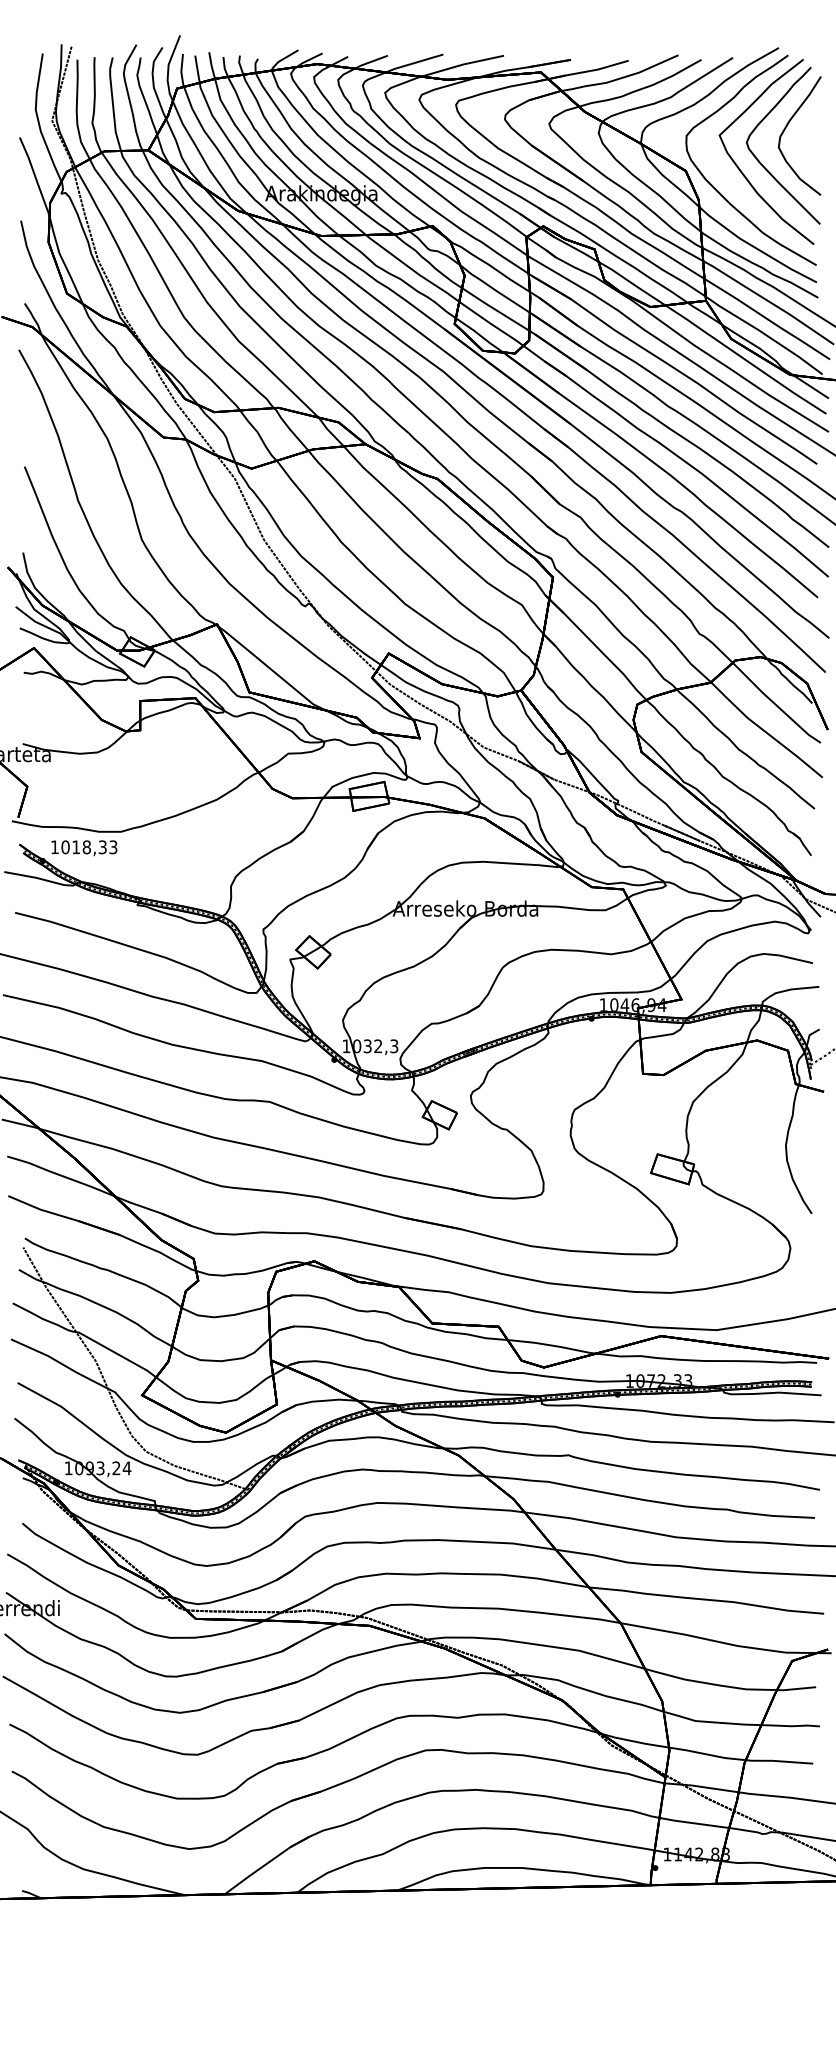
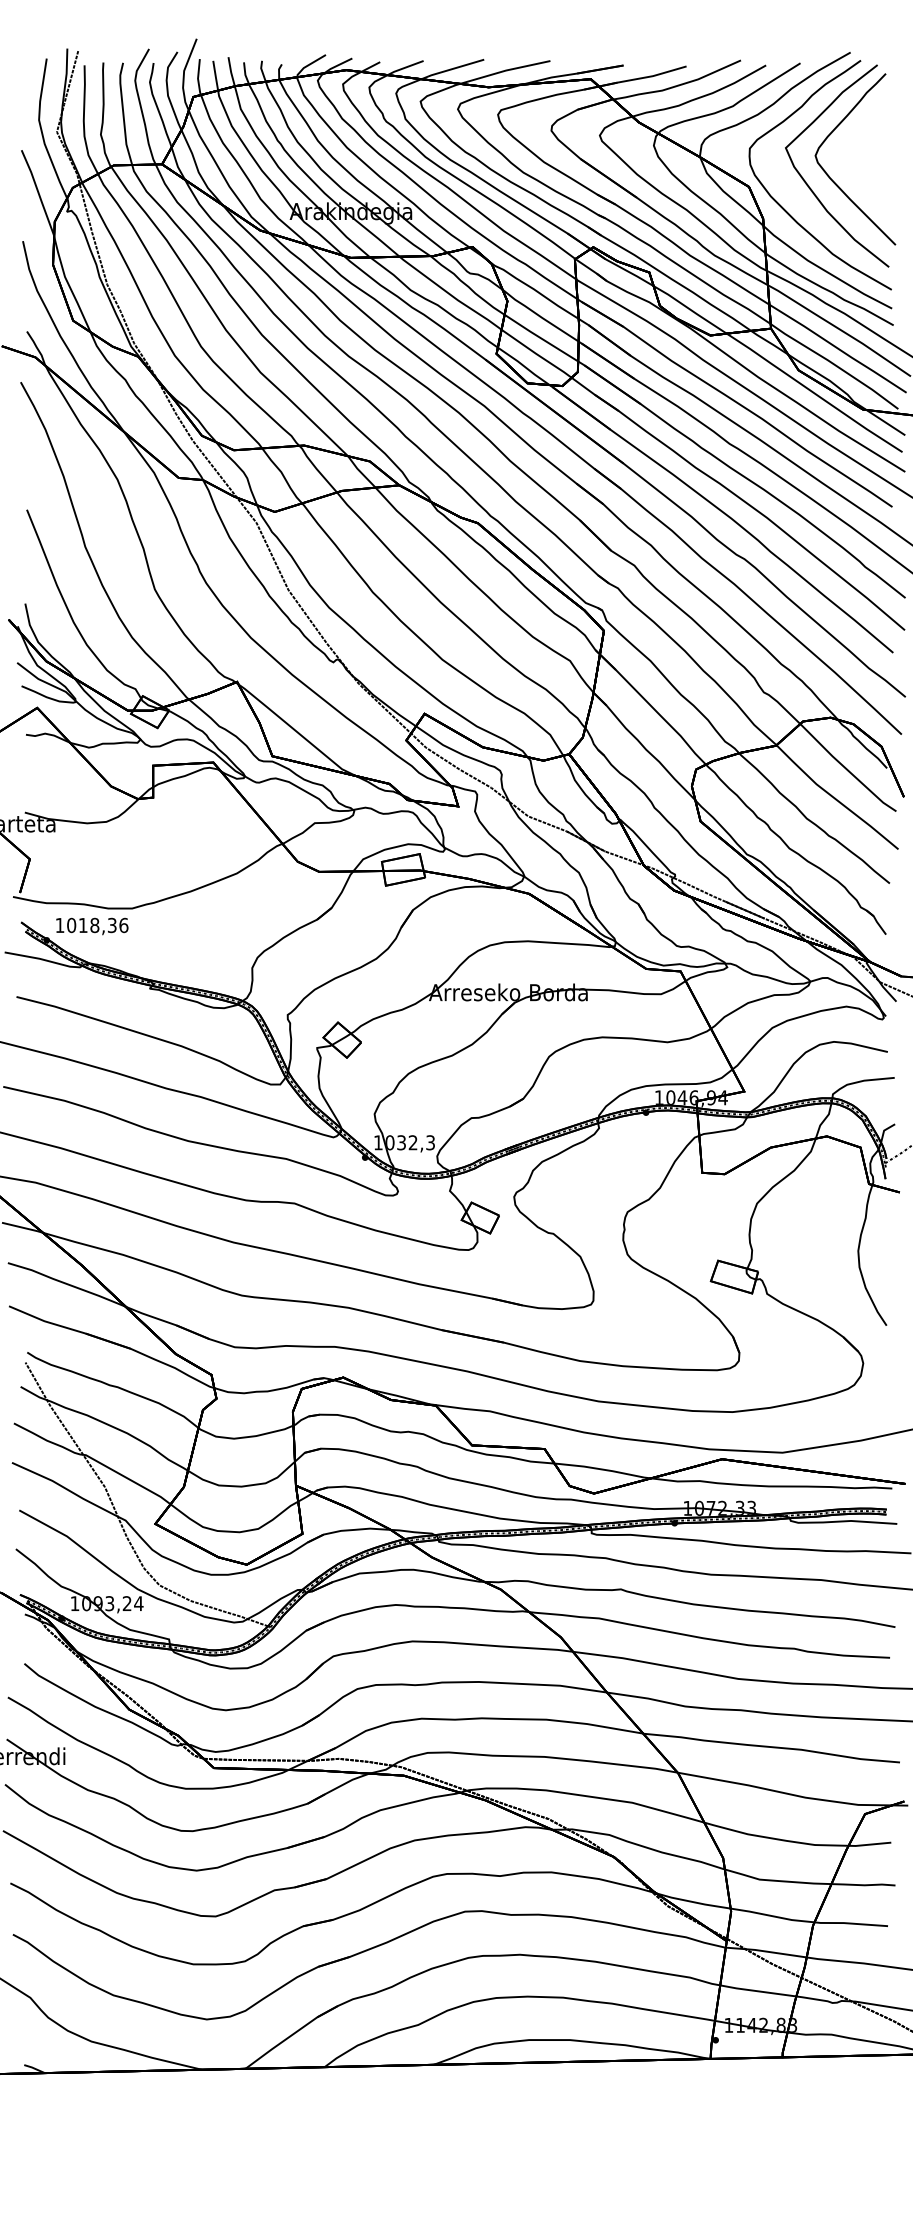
curve: (787, 127) -> (859, 139), removed
text: (113, 847) -> (123, 925), 1018,33 -> 1018,36

